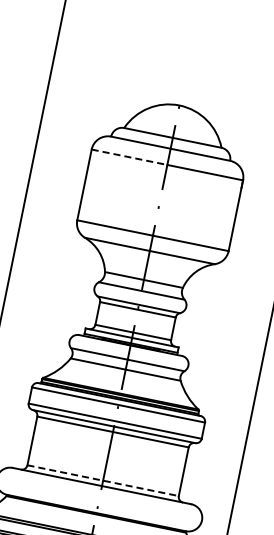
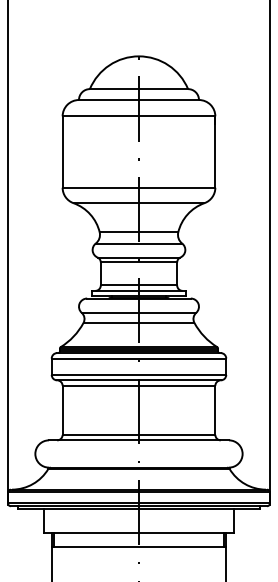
line: (130, 157) -> (101, 116), dashed -> solid
line: (103, 480) -> (139, 434), dashed -> solid

